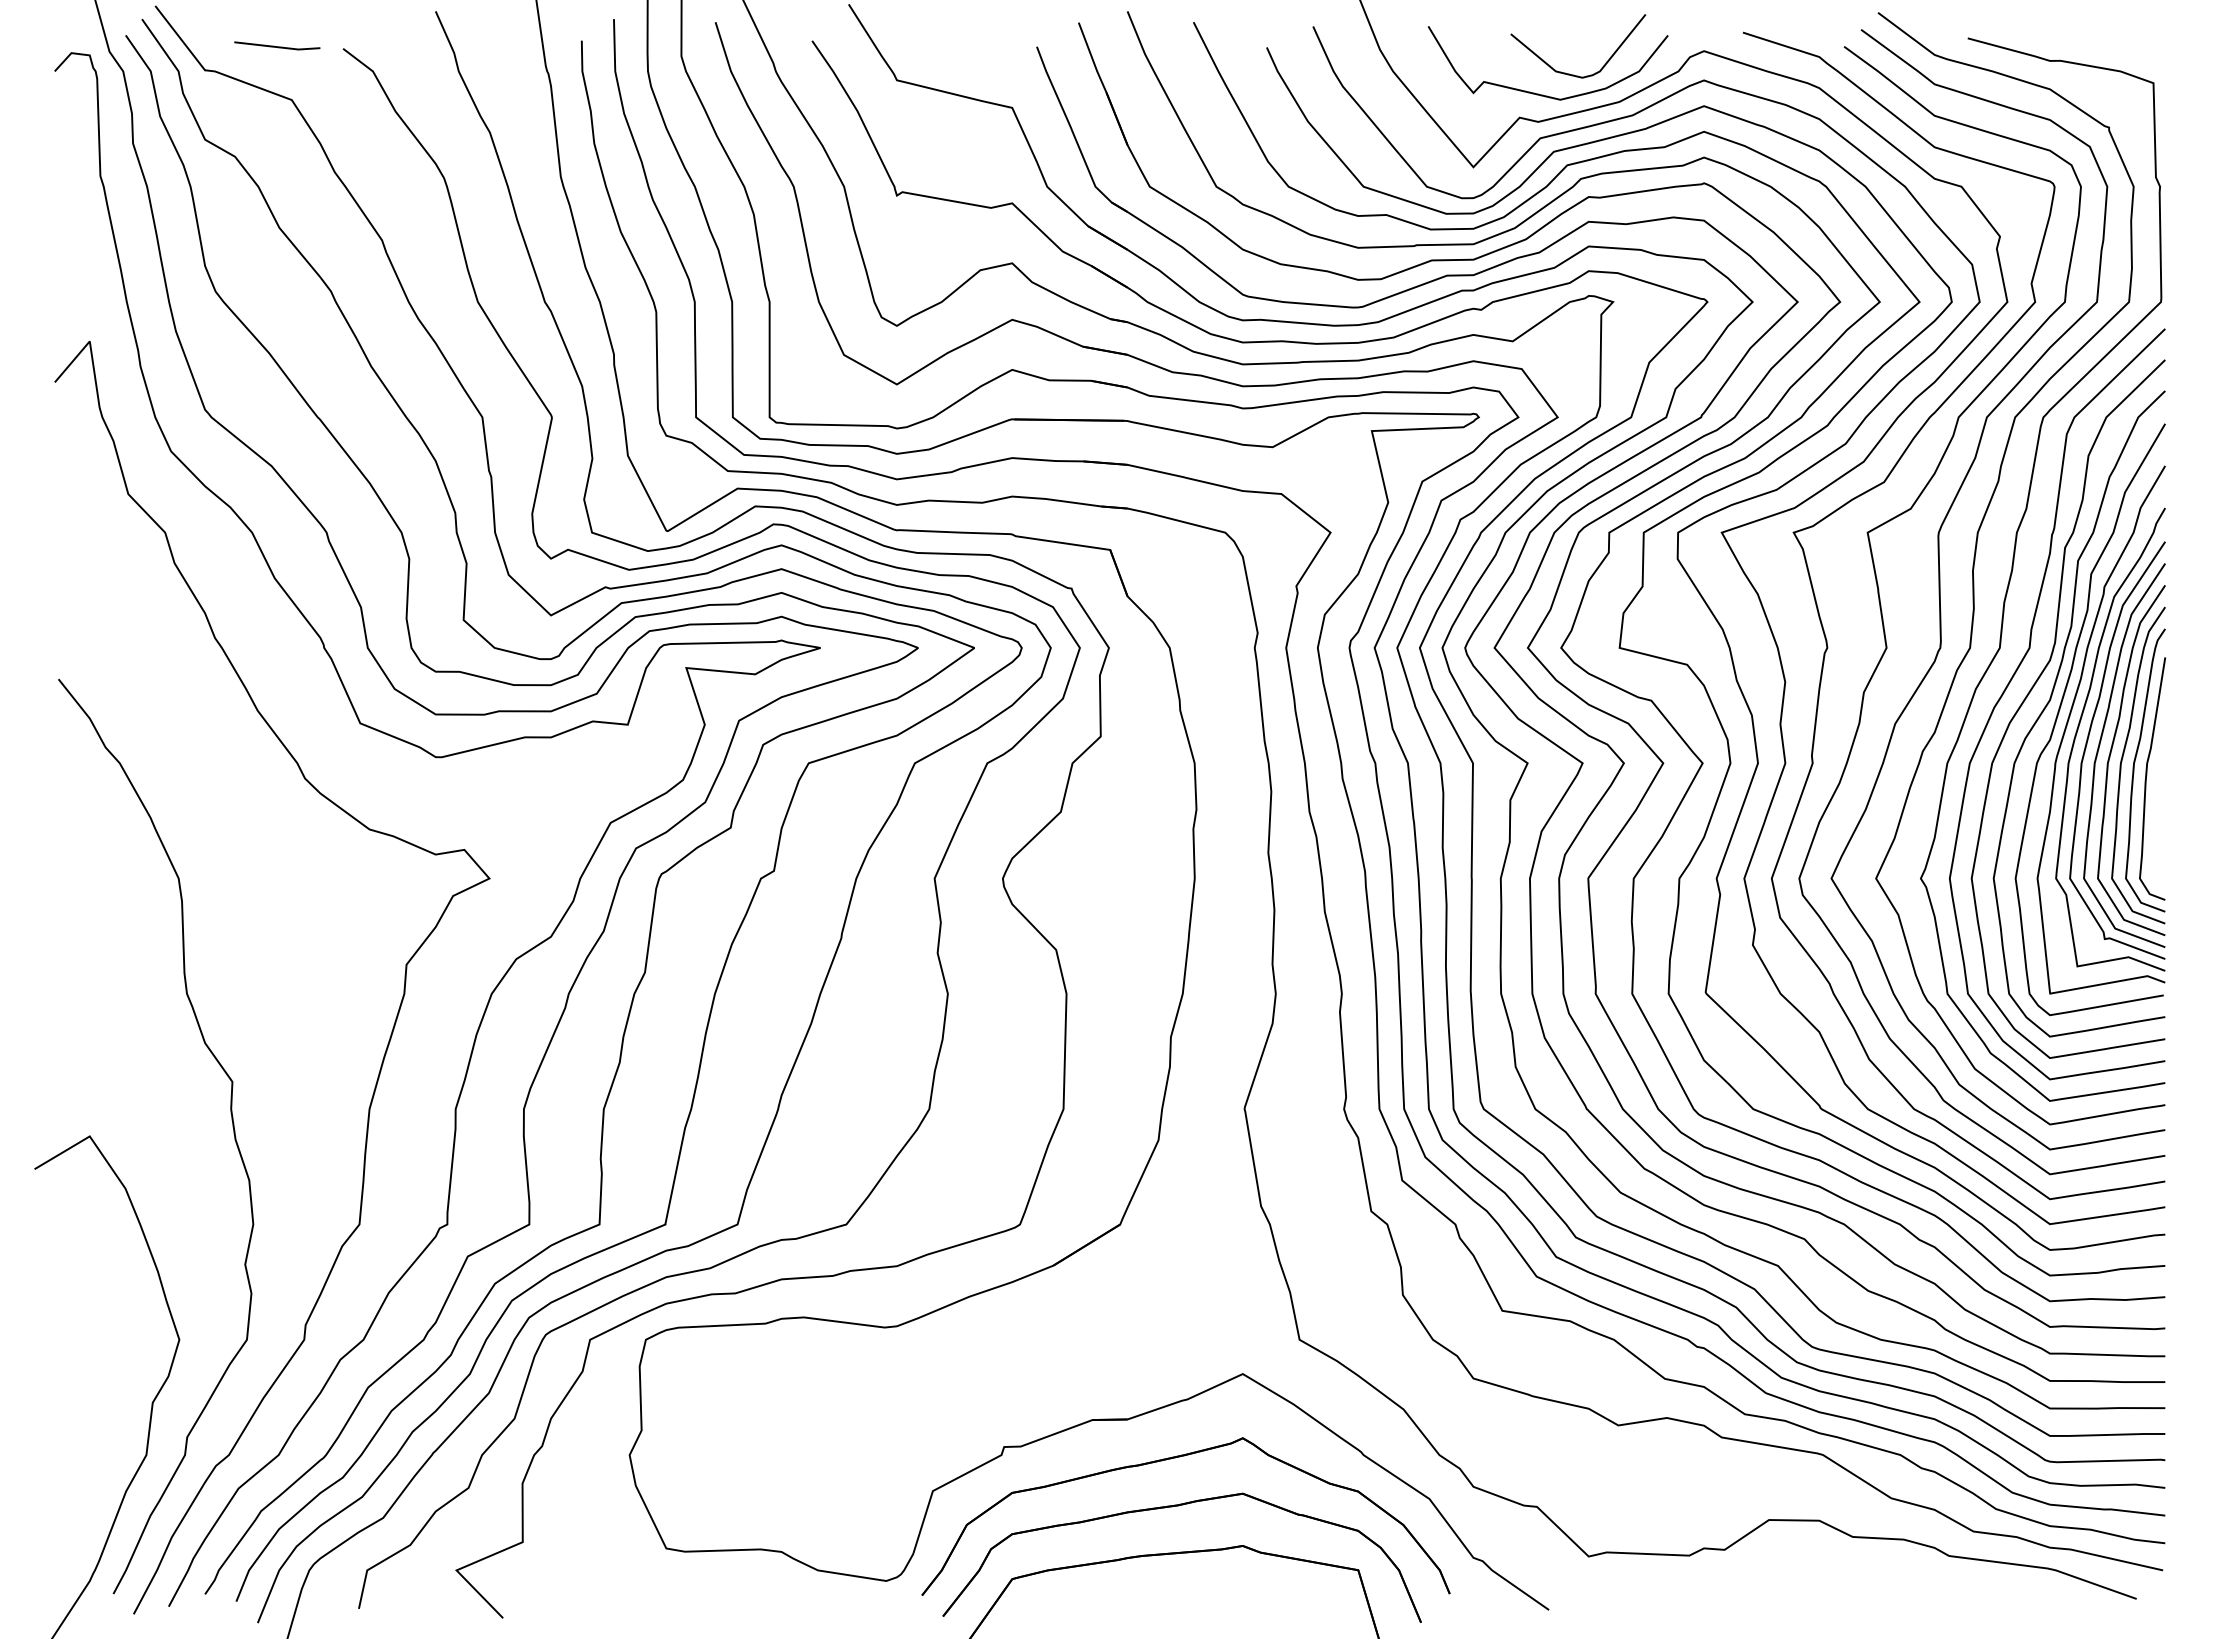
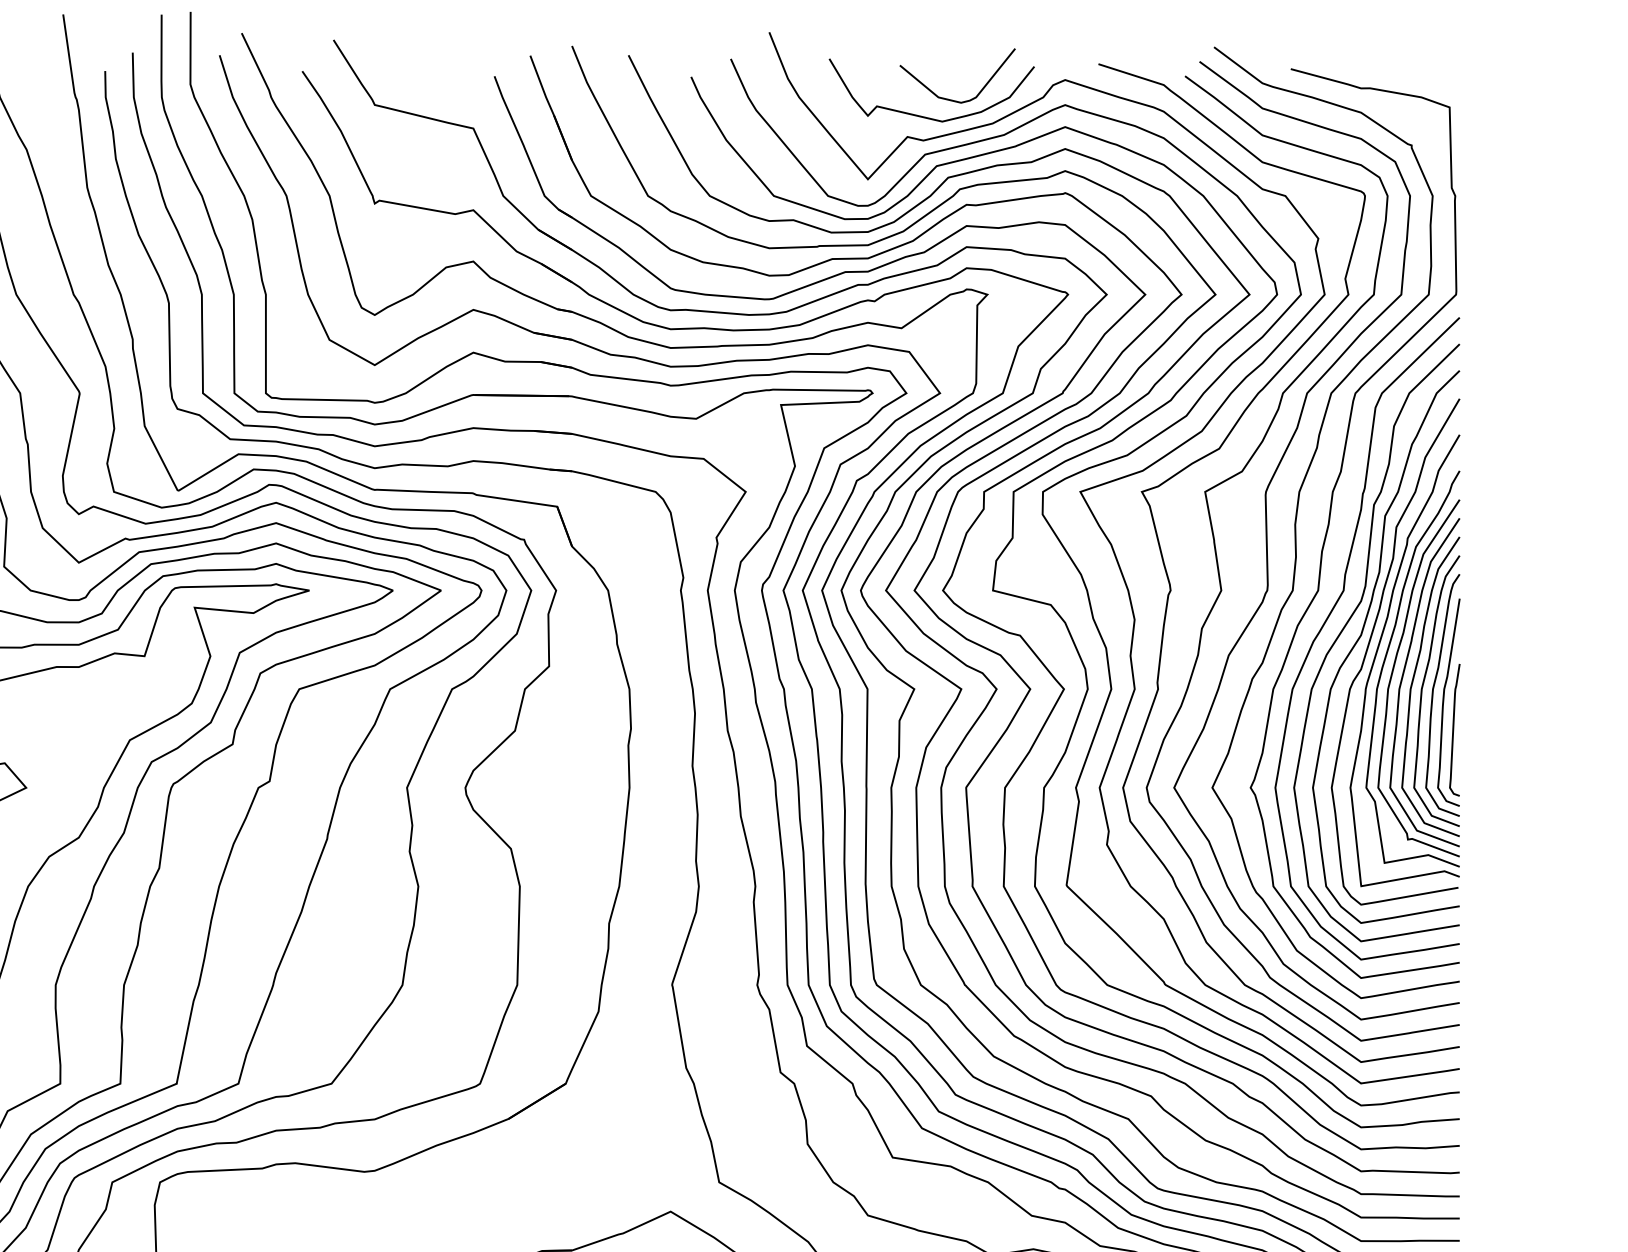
curve: (2158, 810) -> (1453, 729), added

